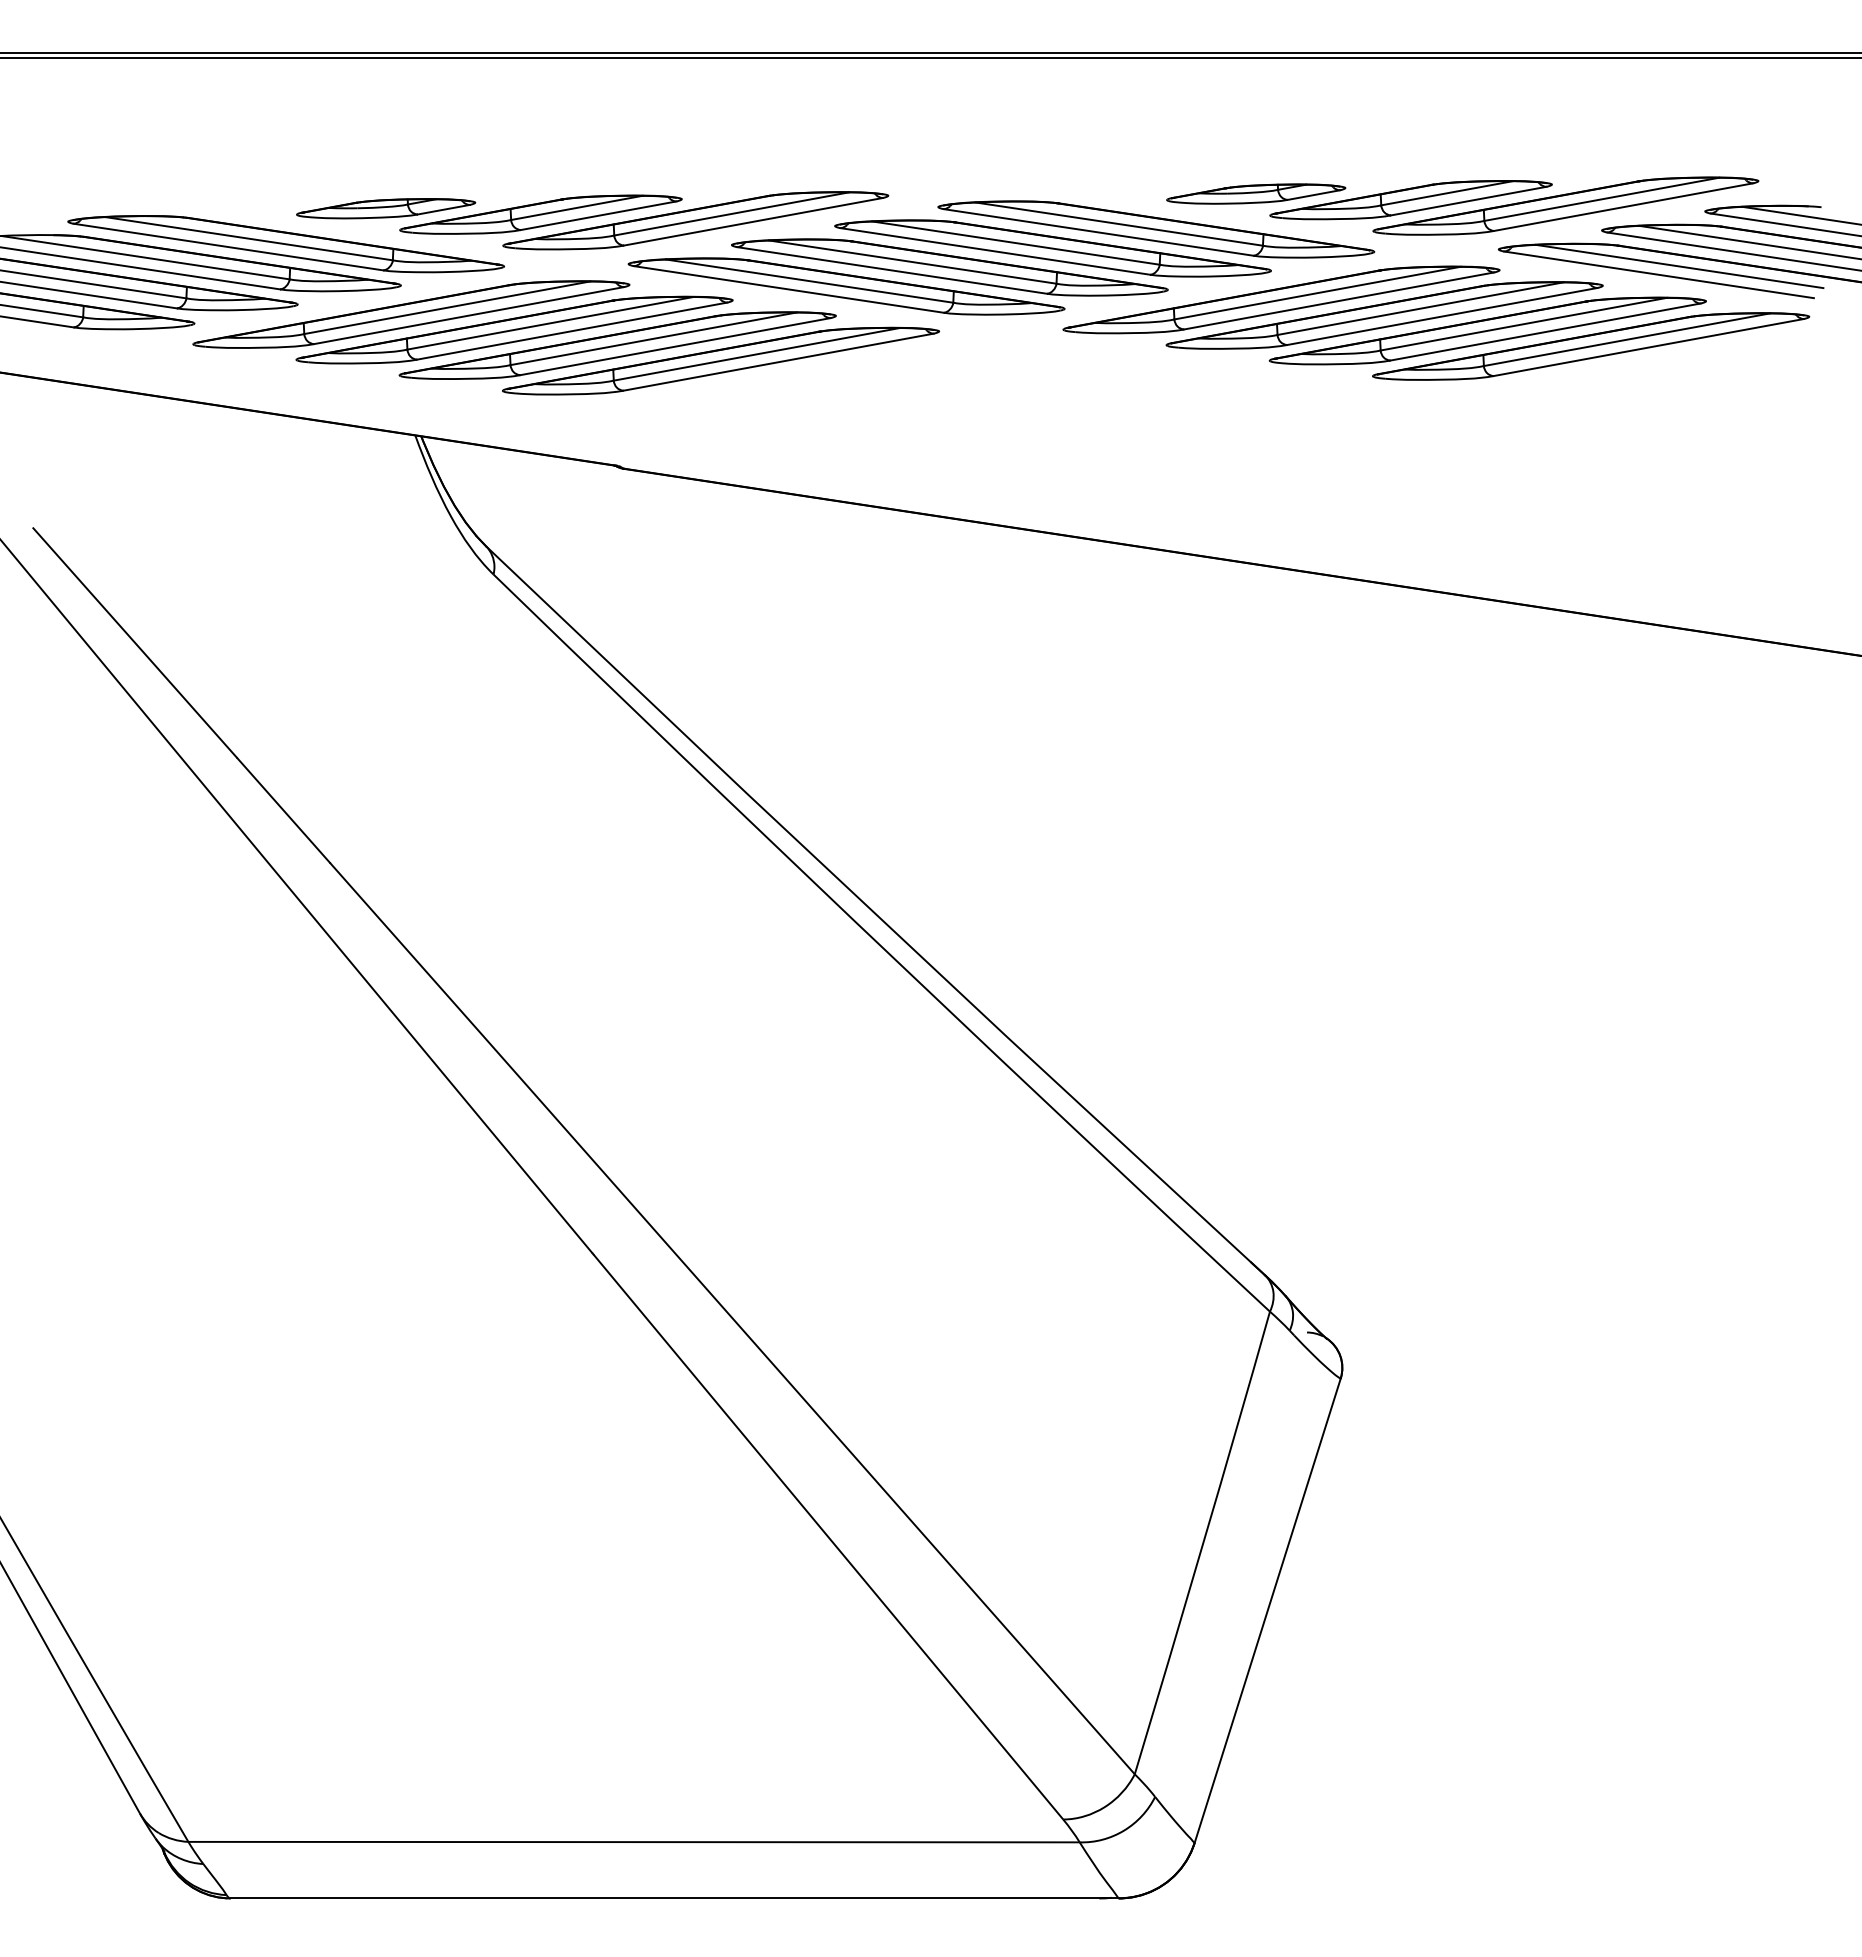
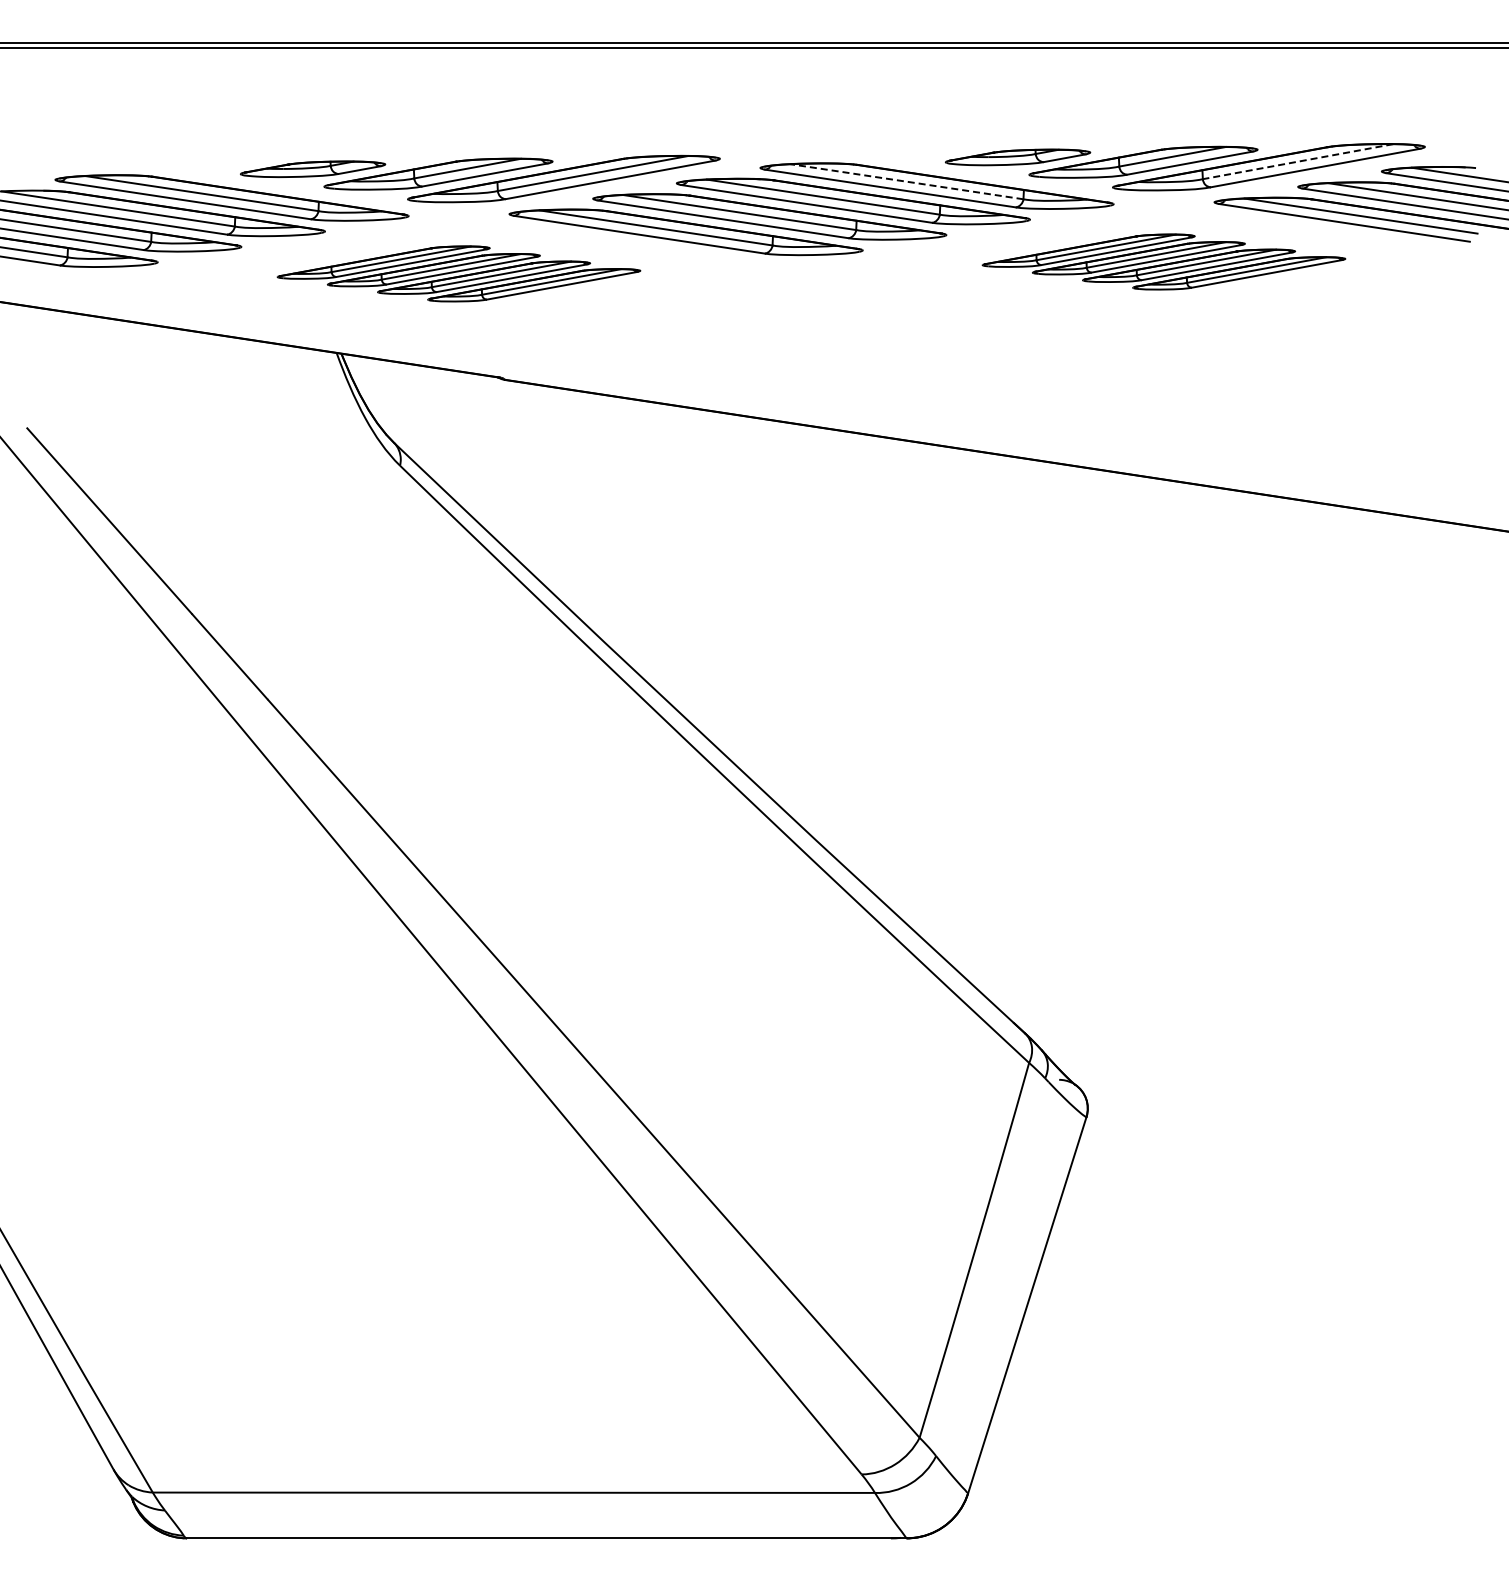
line: (1602, 199) -> (1298, 161), solid -> dashed
line: (1119, 223) -> (907, 181), solid -> dashed
part: (1435, 322) -> (1163, 261), size x0.6
part: (565, 337) -> (458, 273), size x0.6

